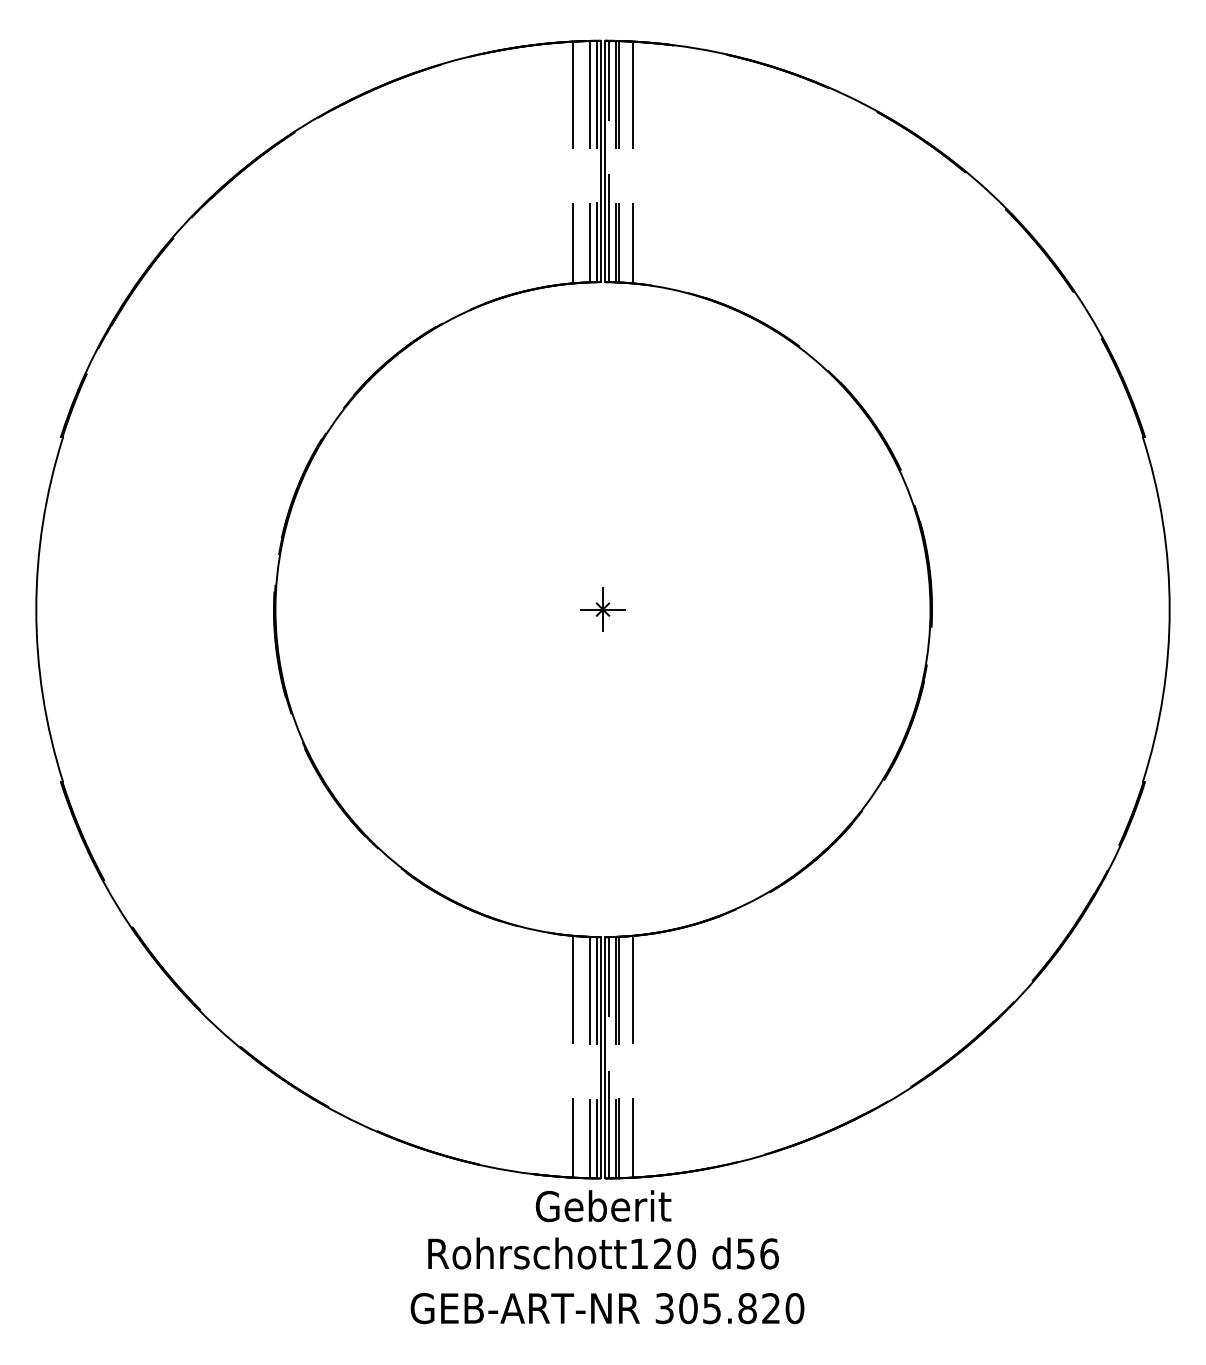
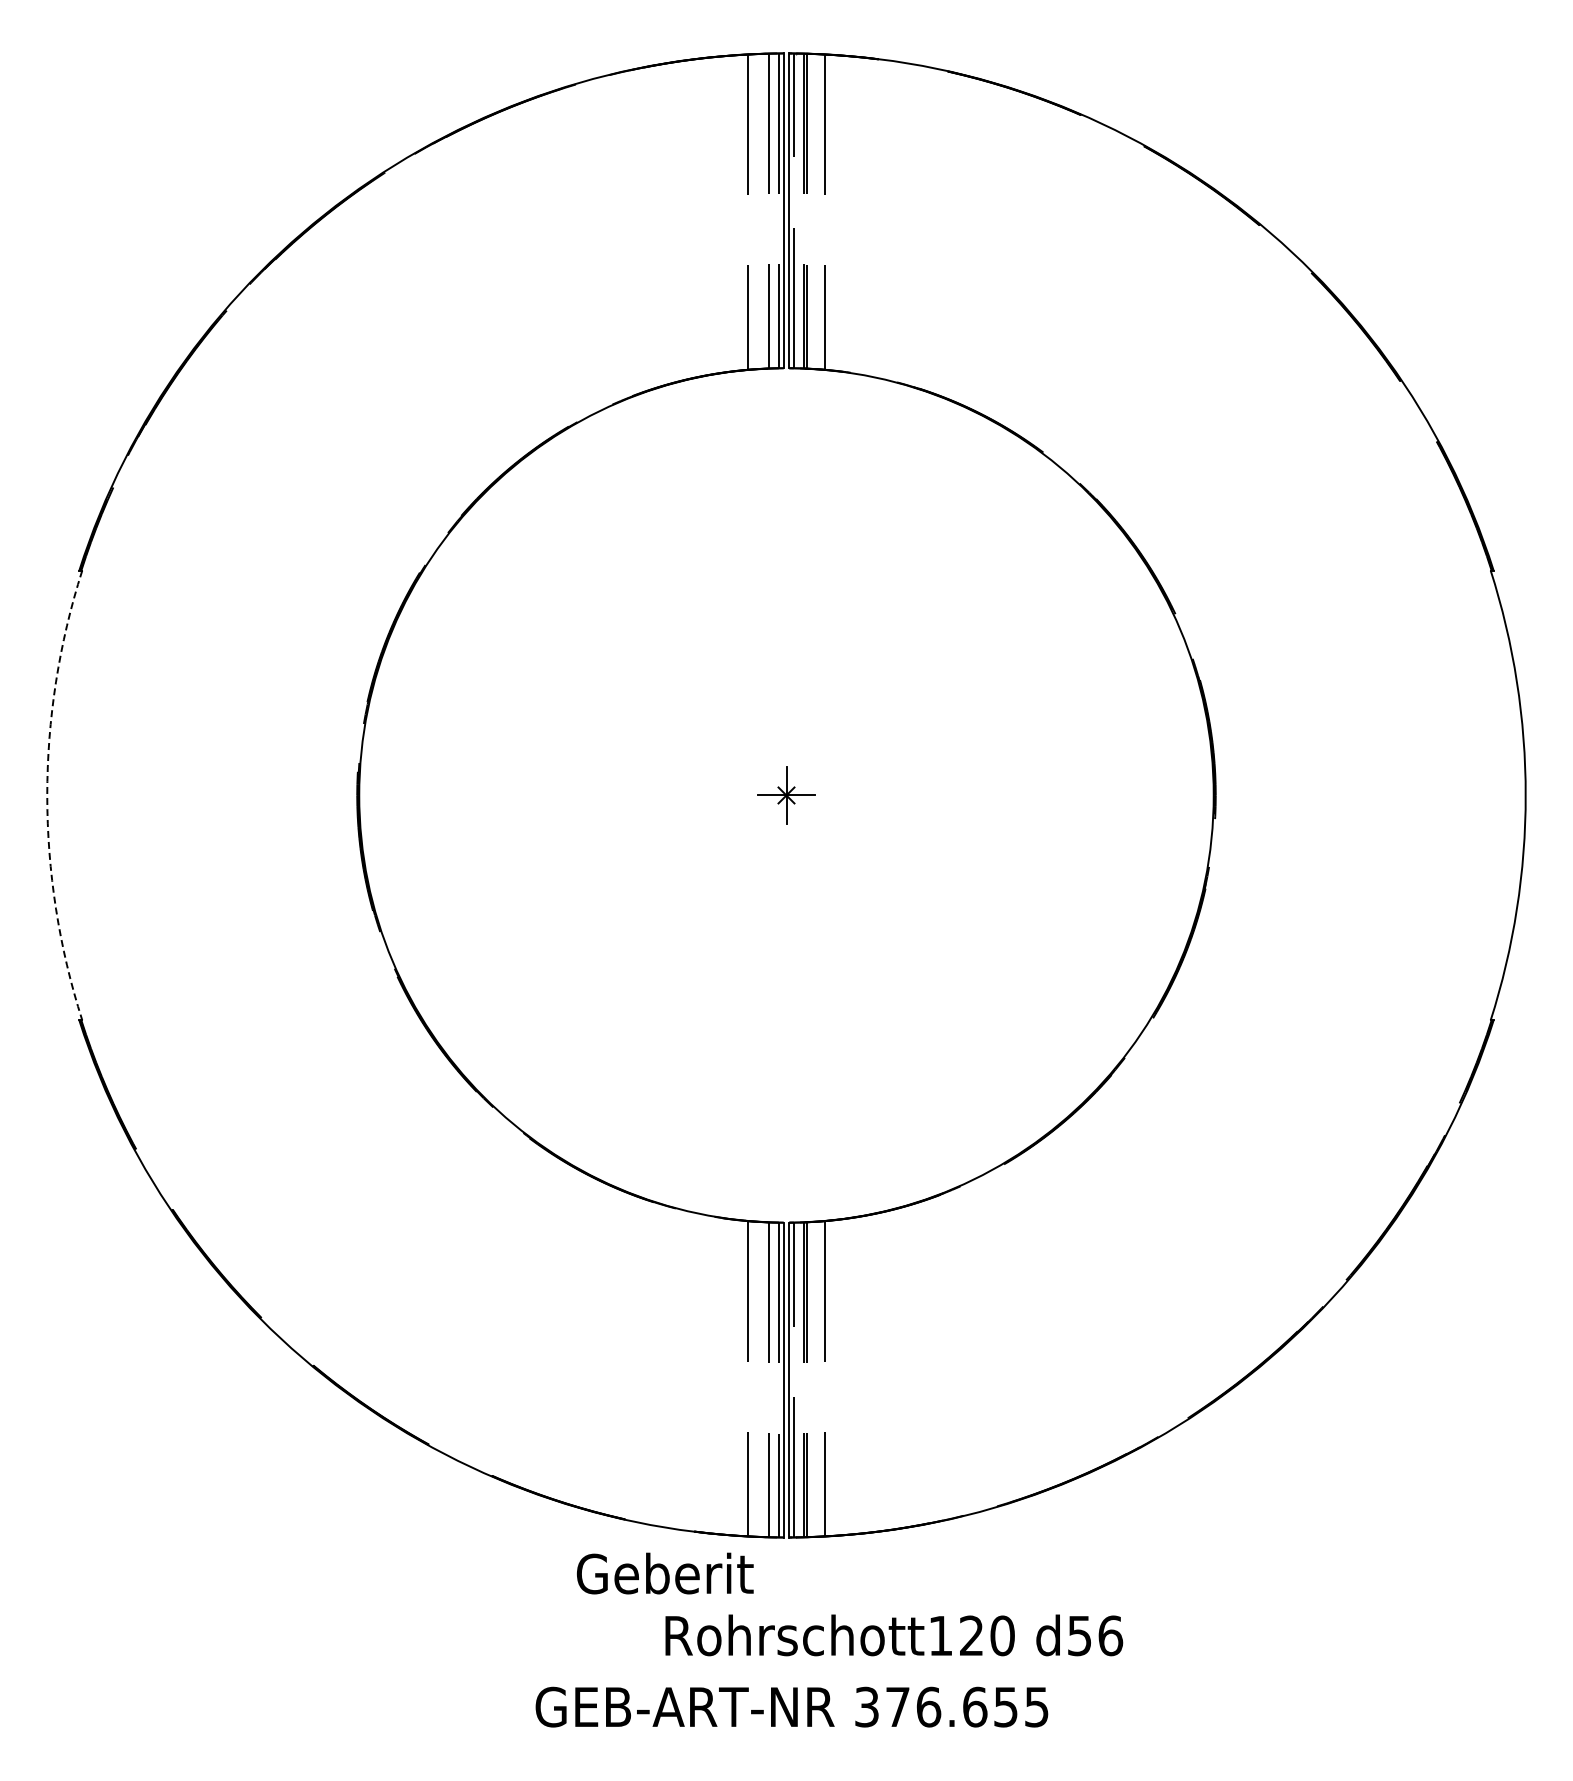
arc: (36, 609) -> (47, 795), solid -> dashed
text: (603, 1206) -> (665, 1573), moved
text: (603, 1253) -> (894, 1635), moved
text: (741, 1308) -> (967, 1706), 305.820 -> 376.655

